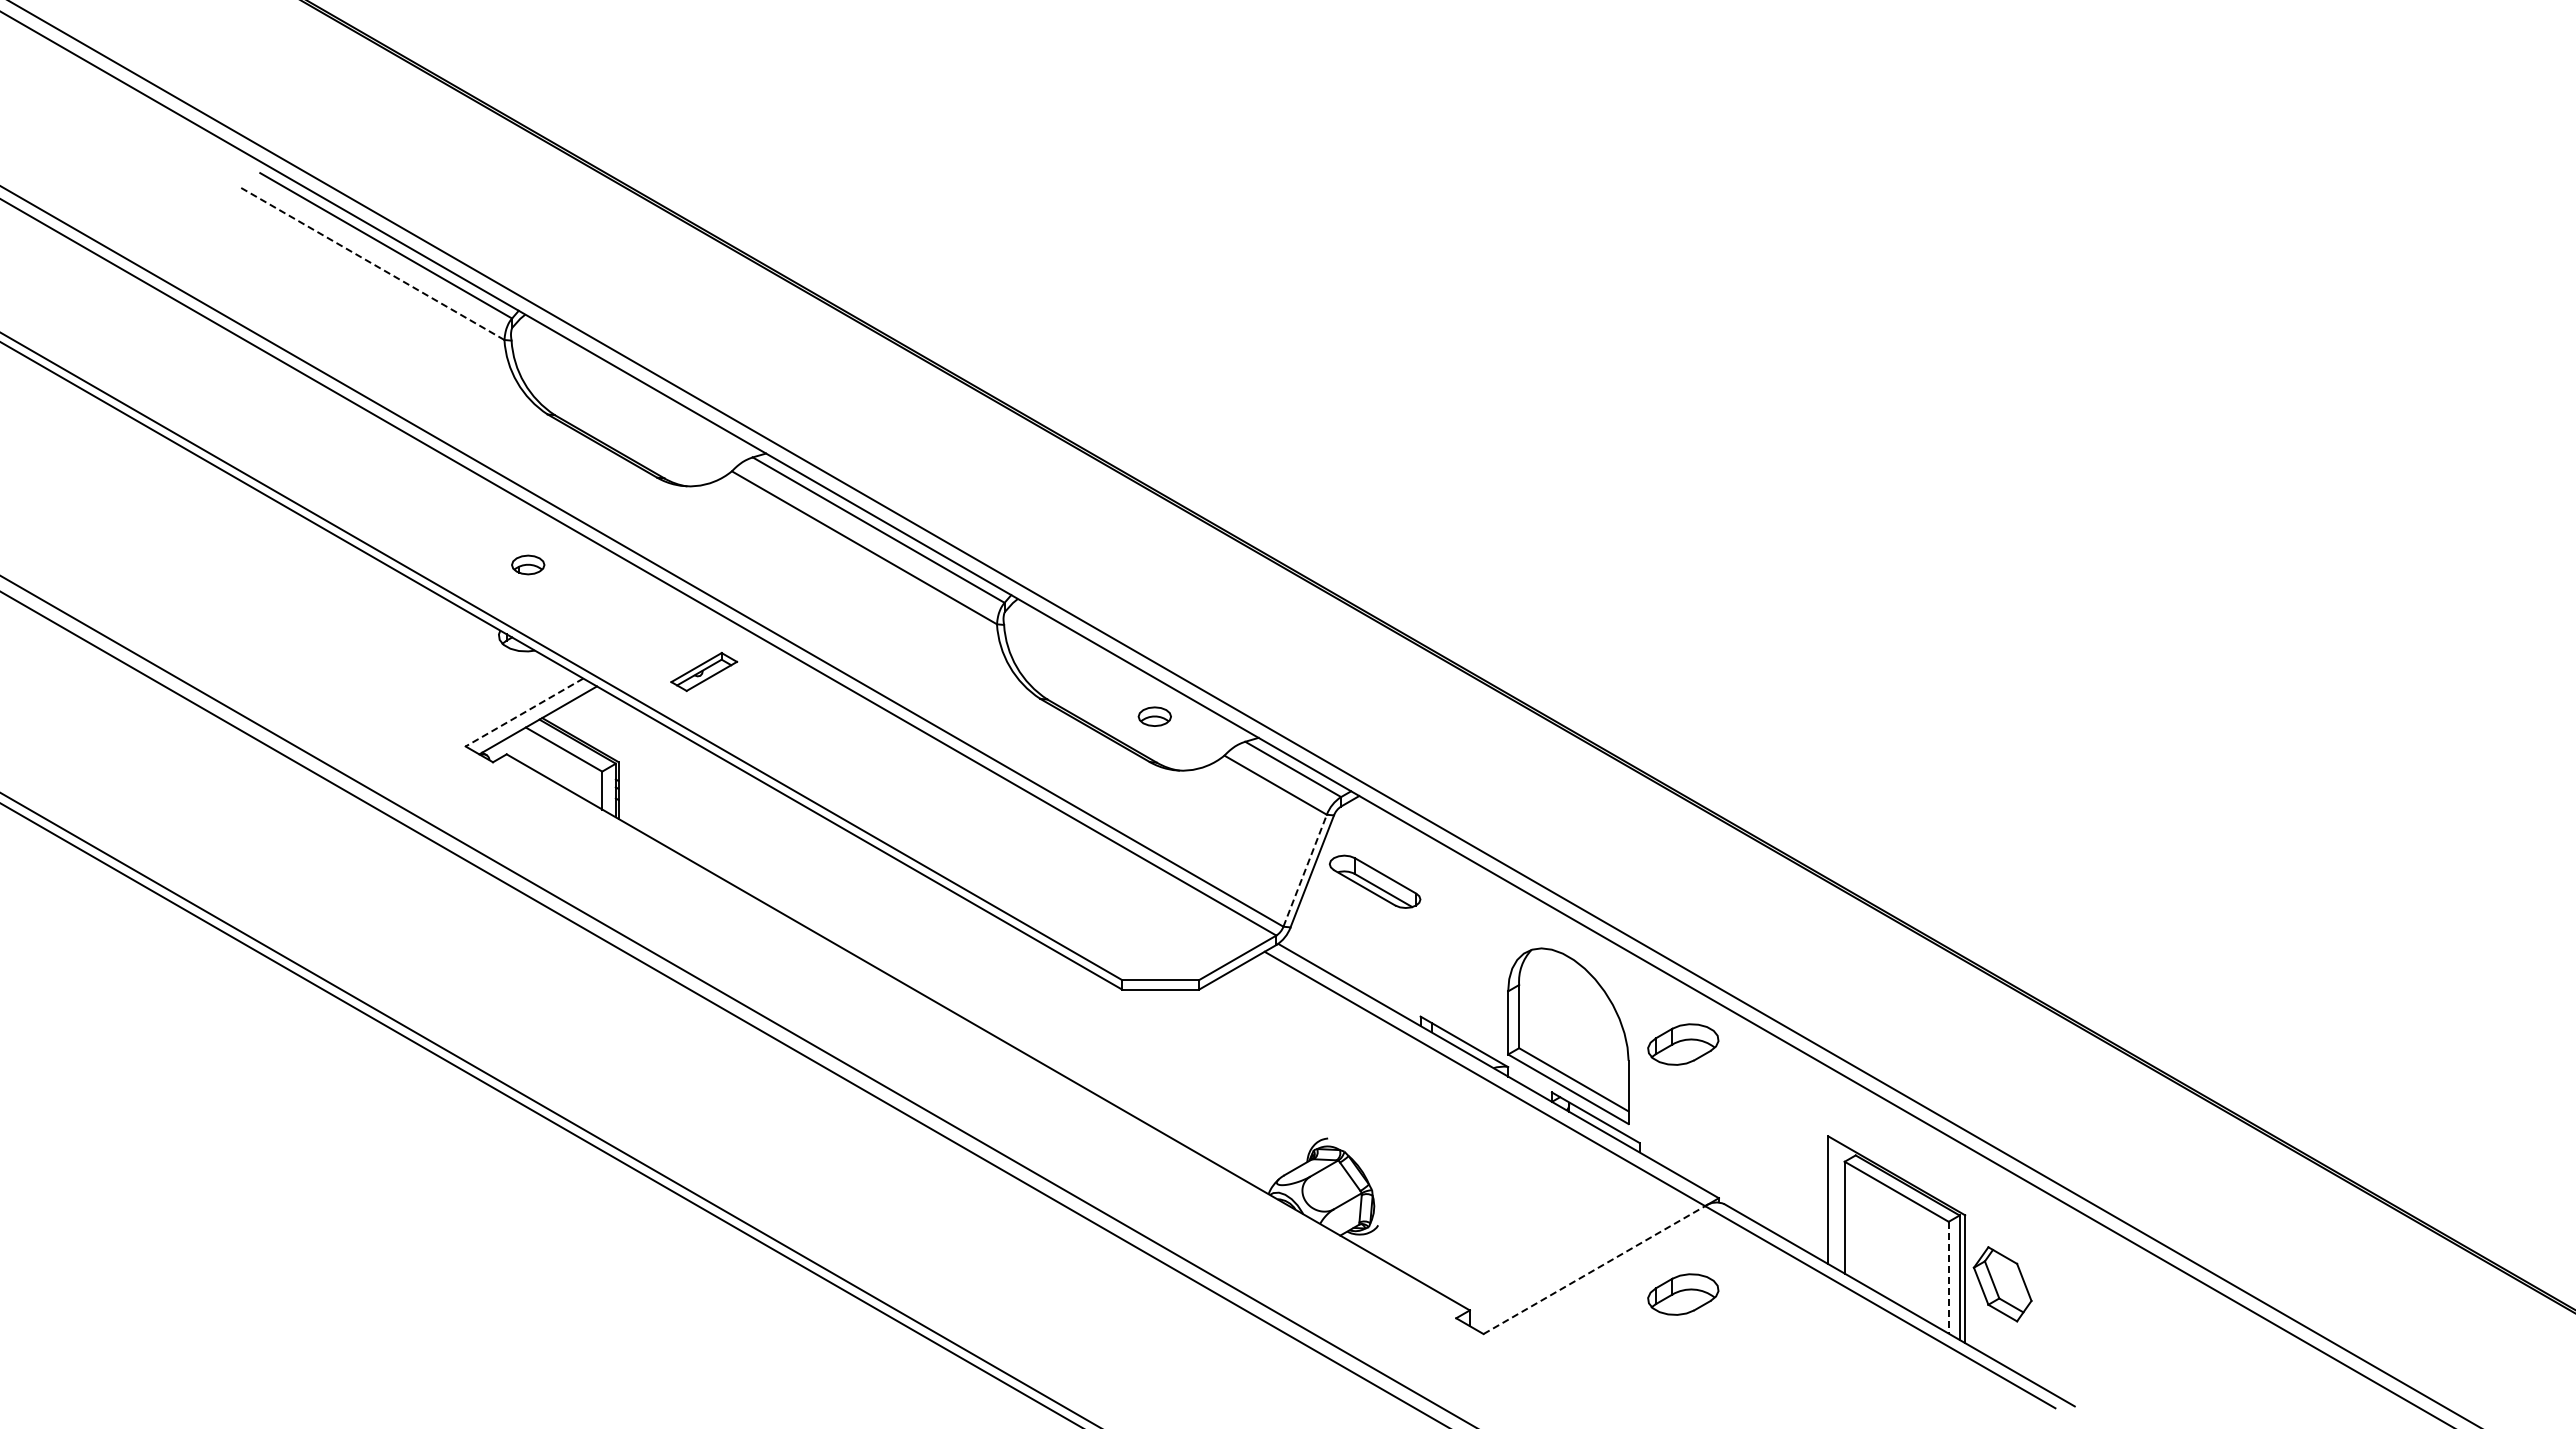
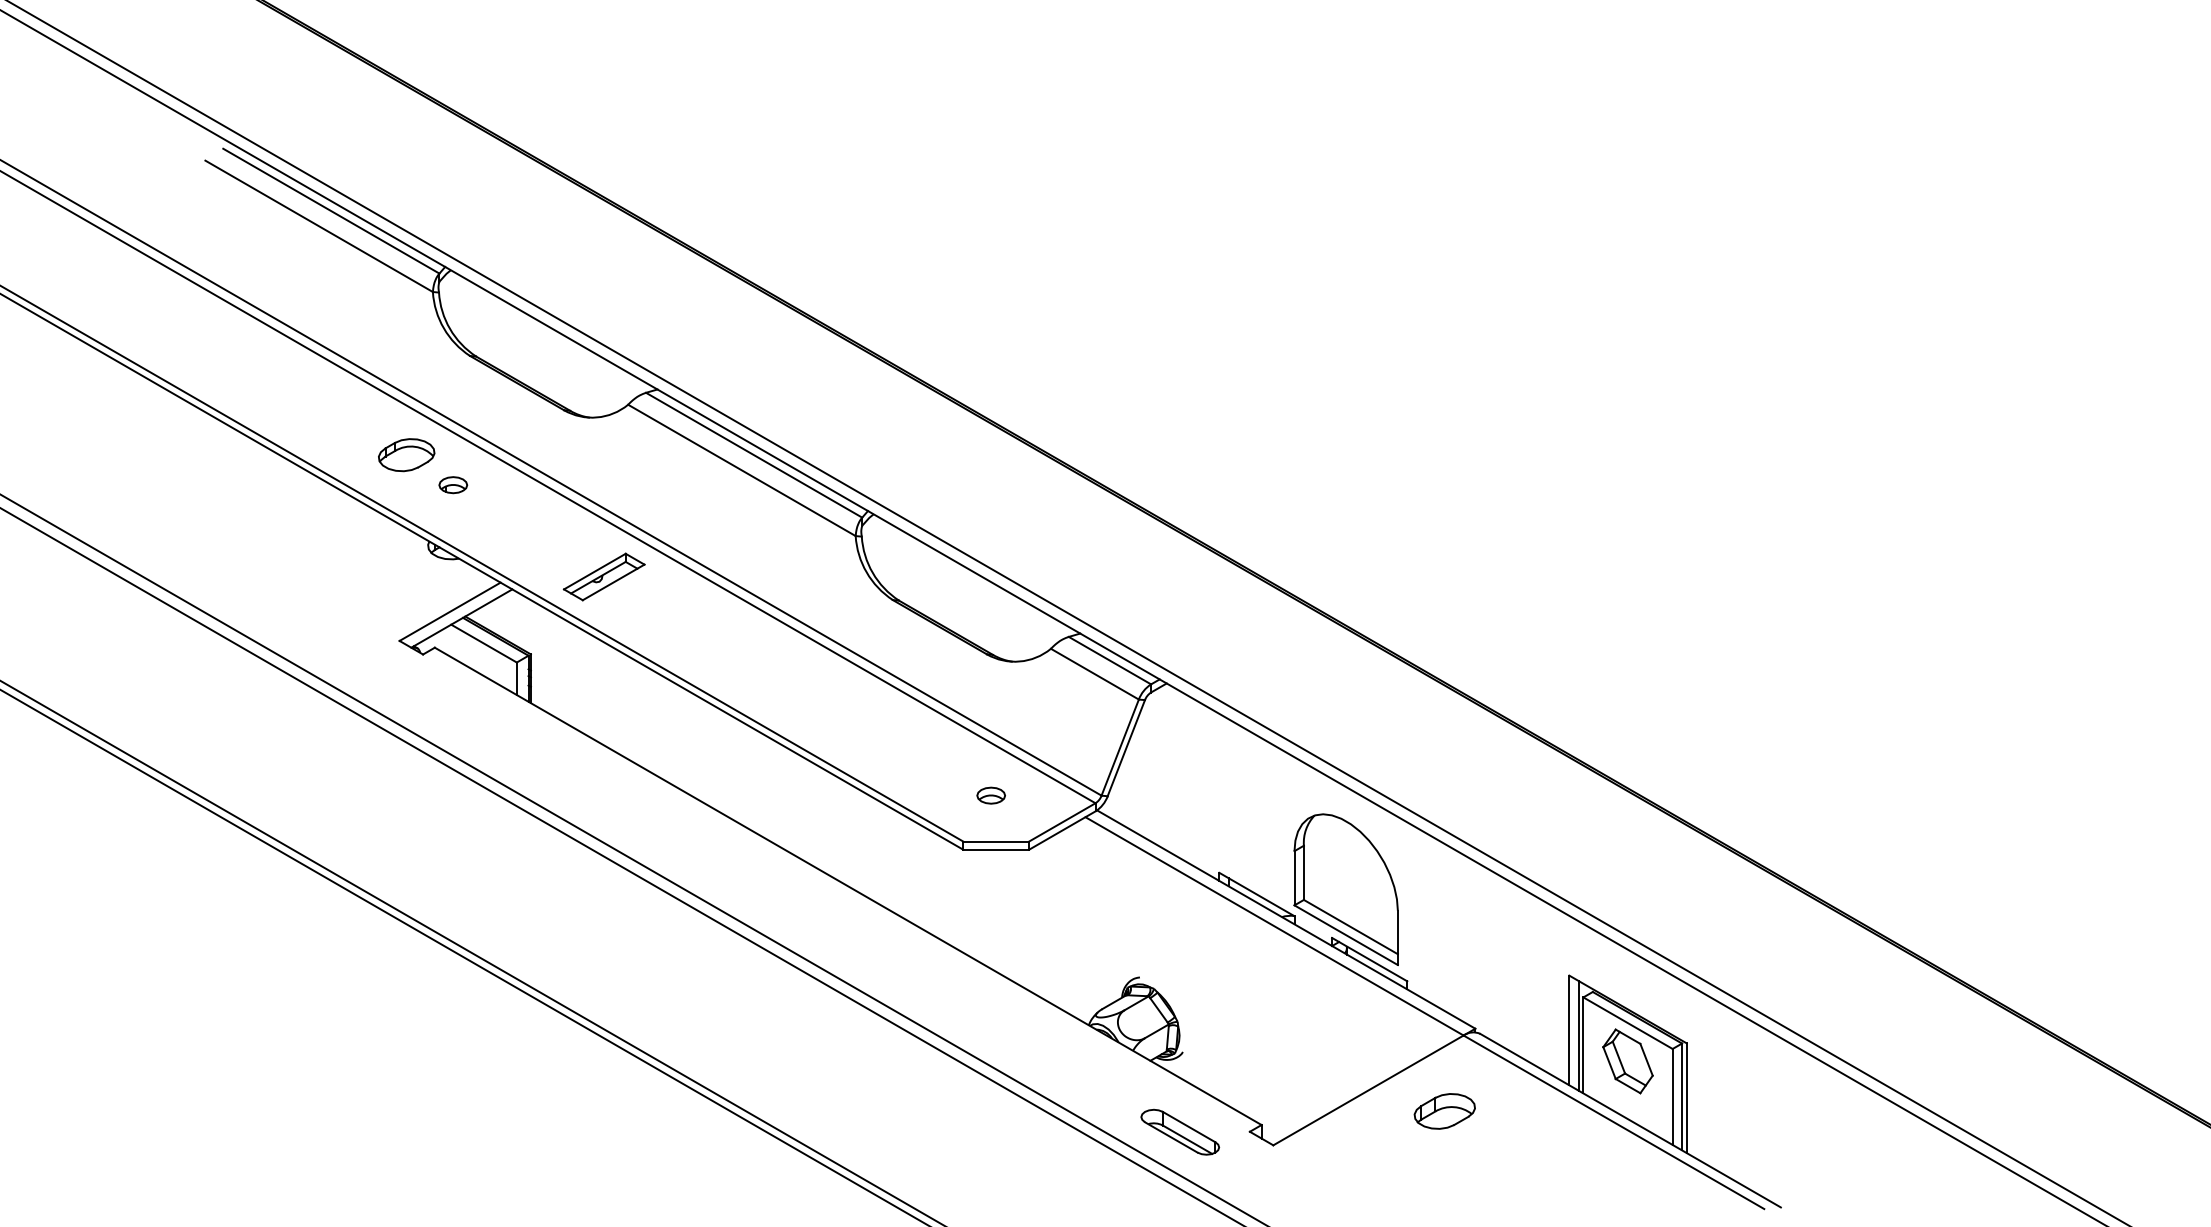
line: (371, 263) -> (318, 226), dashed -> solid
part: (473, 529) -> (406, 454), added
part: (704, 671) -> (604, 576), size x1.43
line: (524, 712) -> (450, 611), dashed -> solid
part: (1154, 716) -> (990, 795), moved
line: (1305, 870) -> (1120, 747), dashed -> solid
part: (1374, 881) -> (1179, 1131), moved
part: (1683, 1044) -> (1444, 896), removed
line: (1839, 1206) -> (1578, 1035), added
line: (1594, 1270) -> (1368, 1090), dashed -> solid
line: (1948, 1277) -> (1672, 1096), dashed -> solid
part: (2002, 1284) -> (1627, 1061), moved

